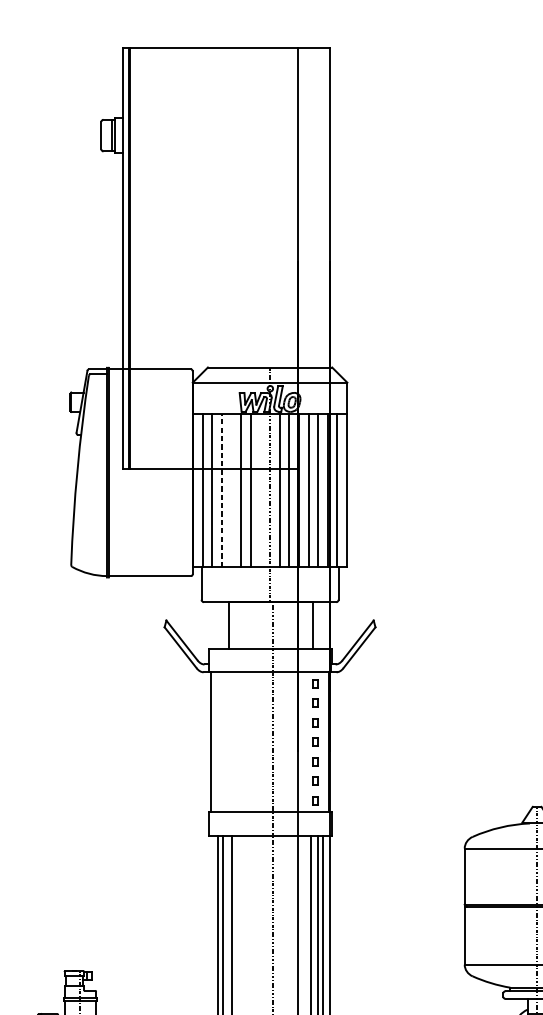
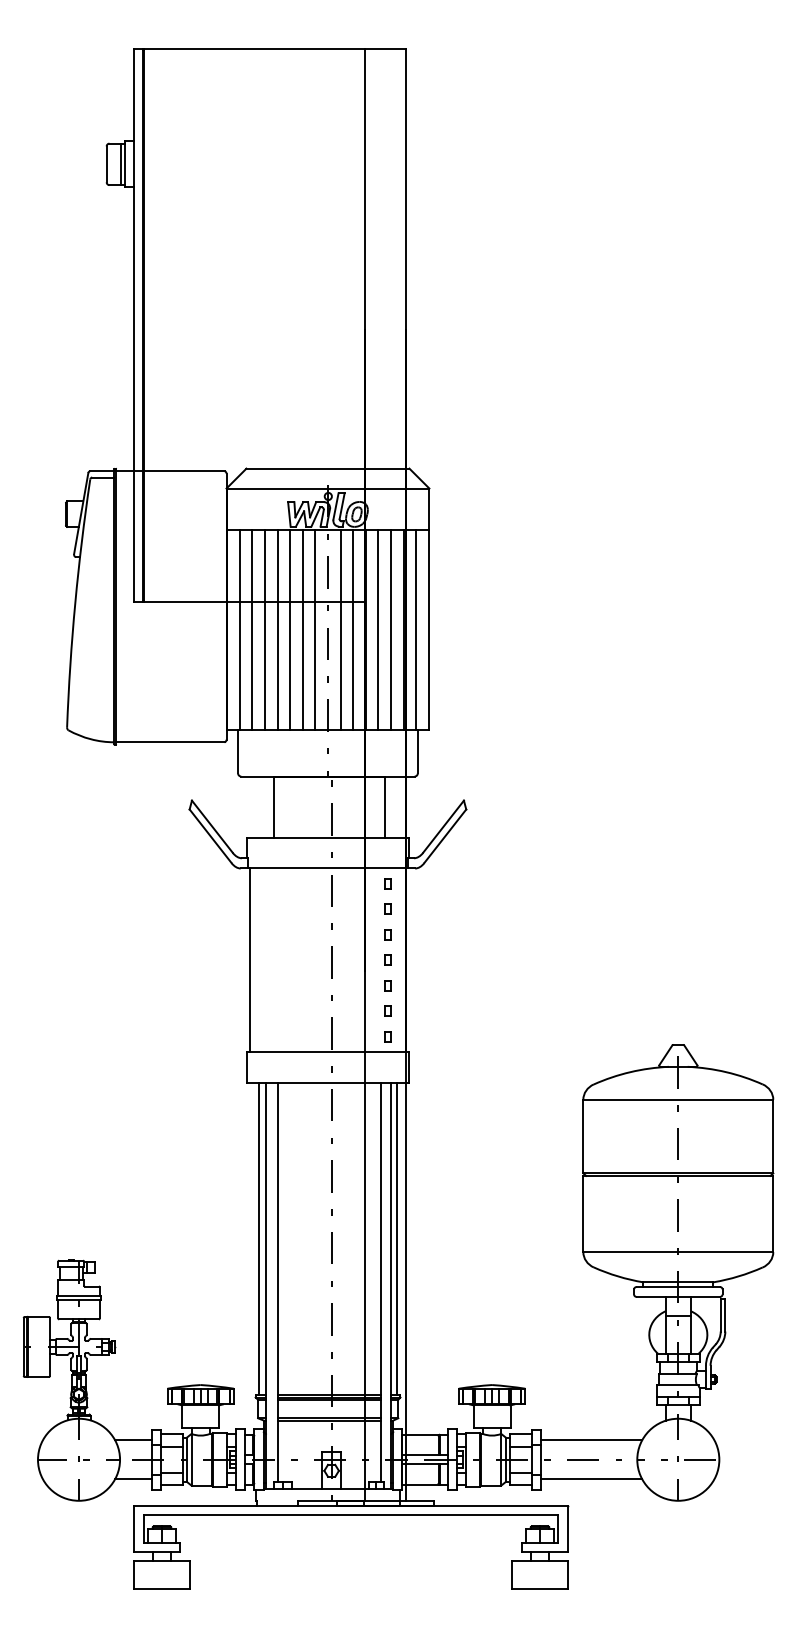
line: (221, 490) -> (264, 629), dashed -> solid
line: (231, 490) -> (277, 630), added
line: (260, 490) -> (315, 630), added

